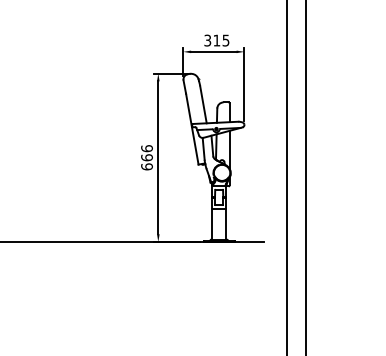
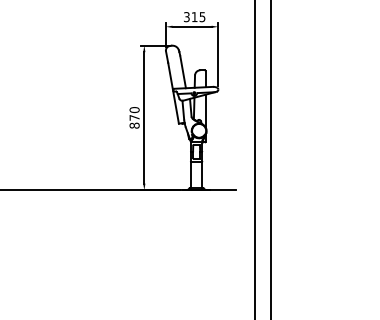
text: (146, 157) -> (134, 117), 666 -> 870

